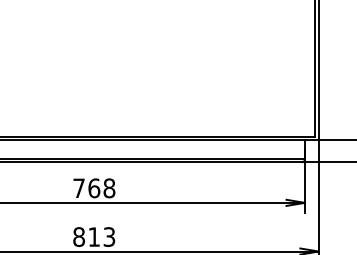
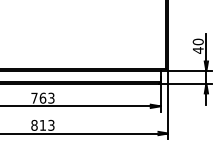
text: (109, 187) -> (51, 97), 768 -> 763

